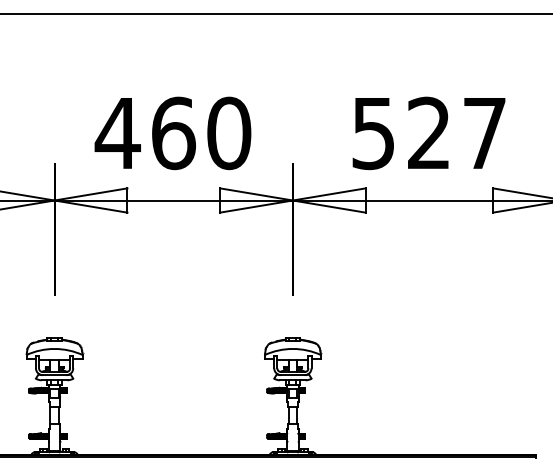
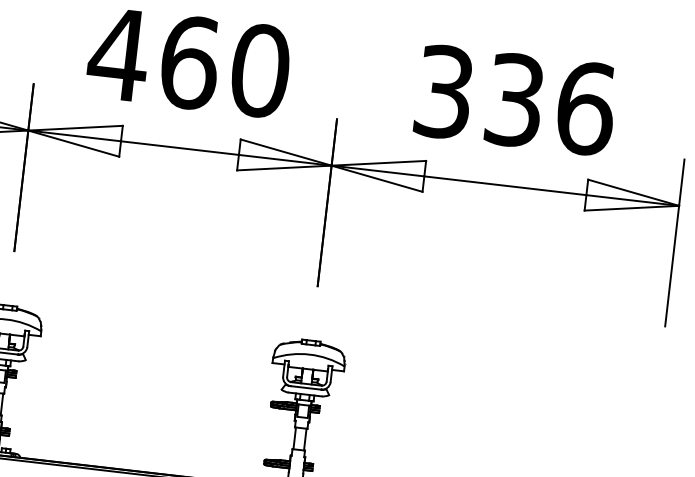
text: (430, 133) -> (516, 100), 527 -> 336

